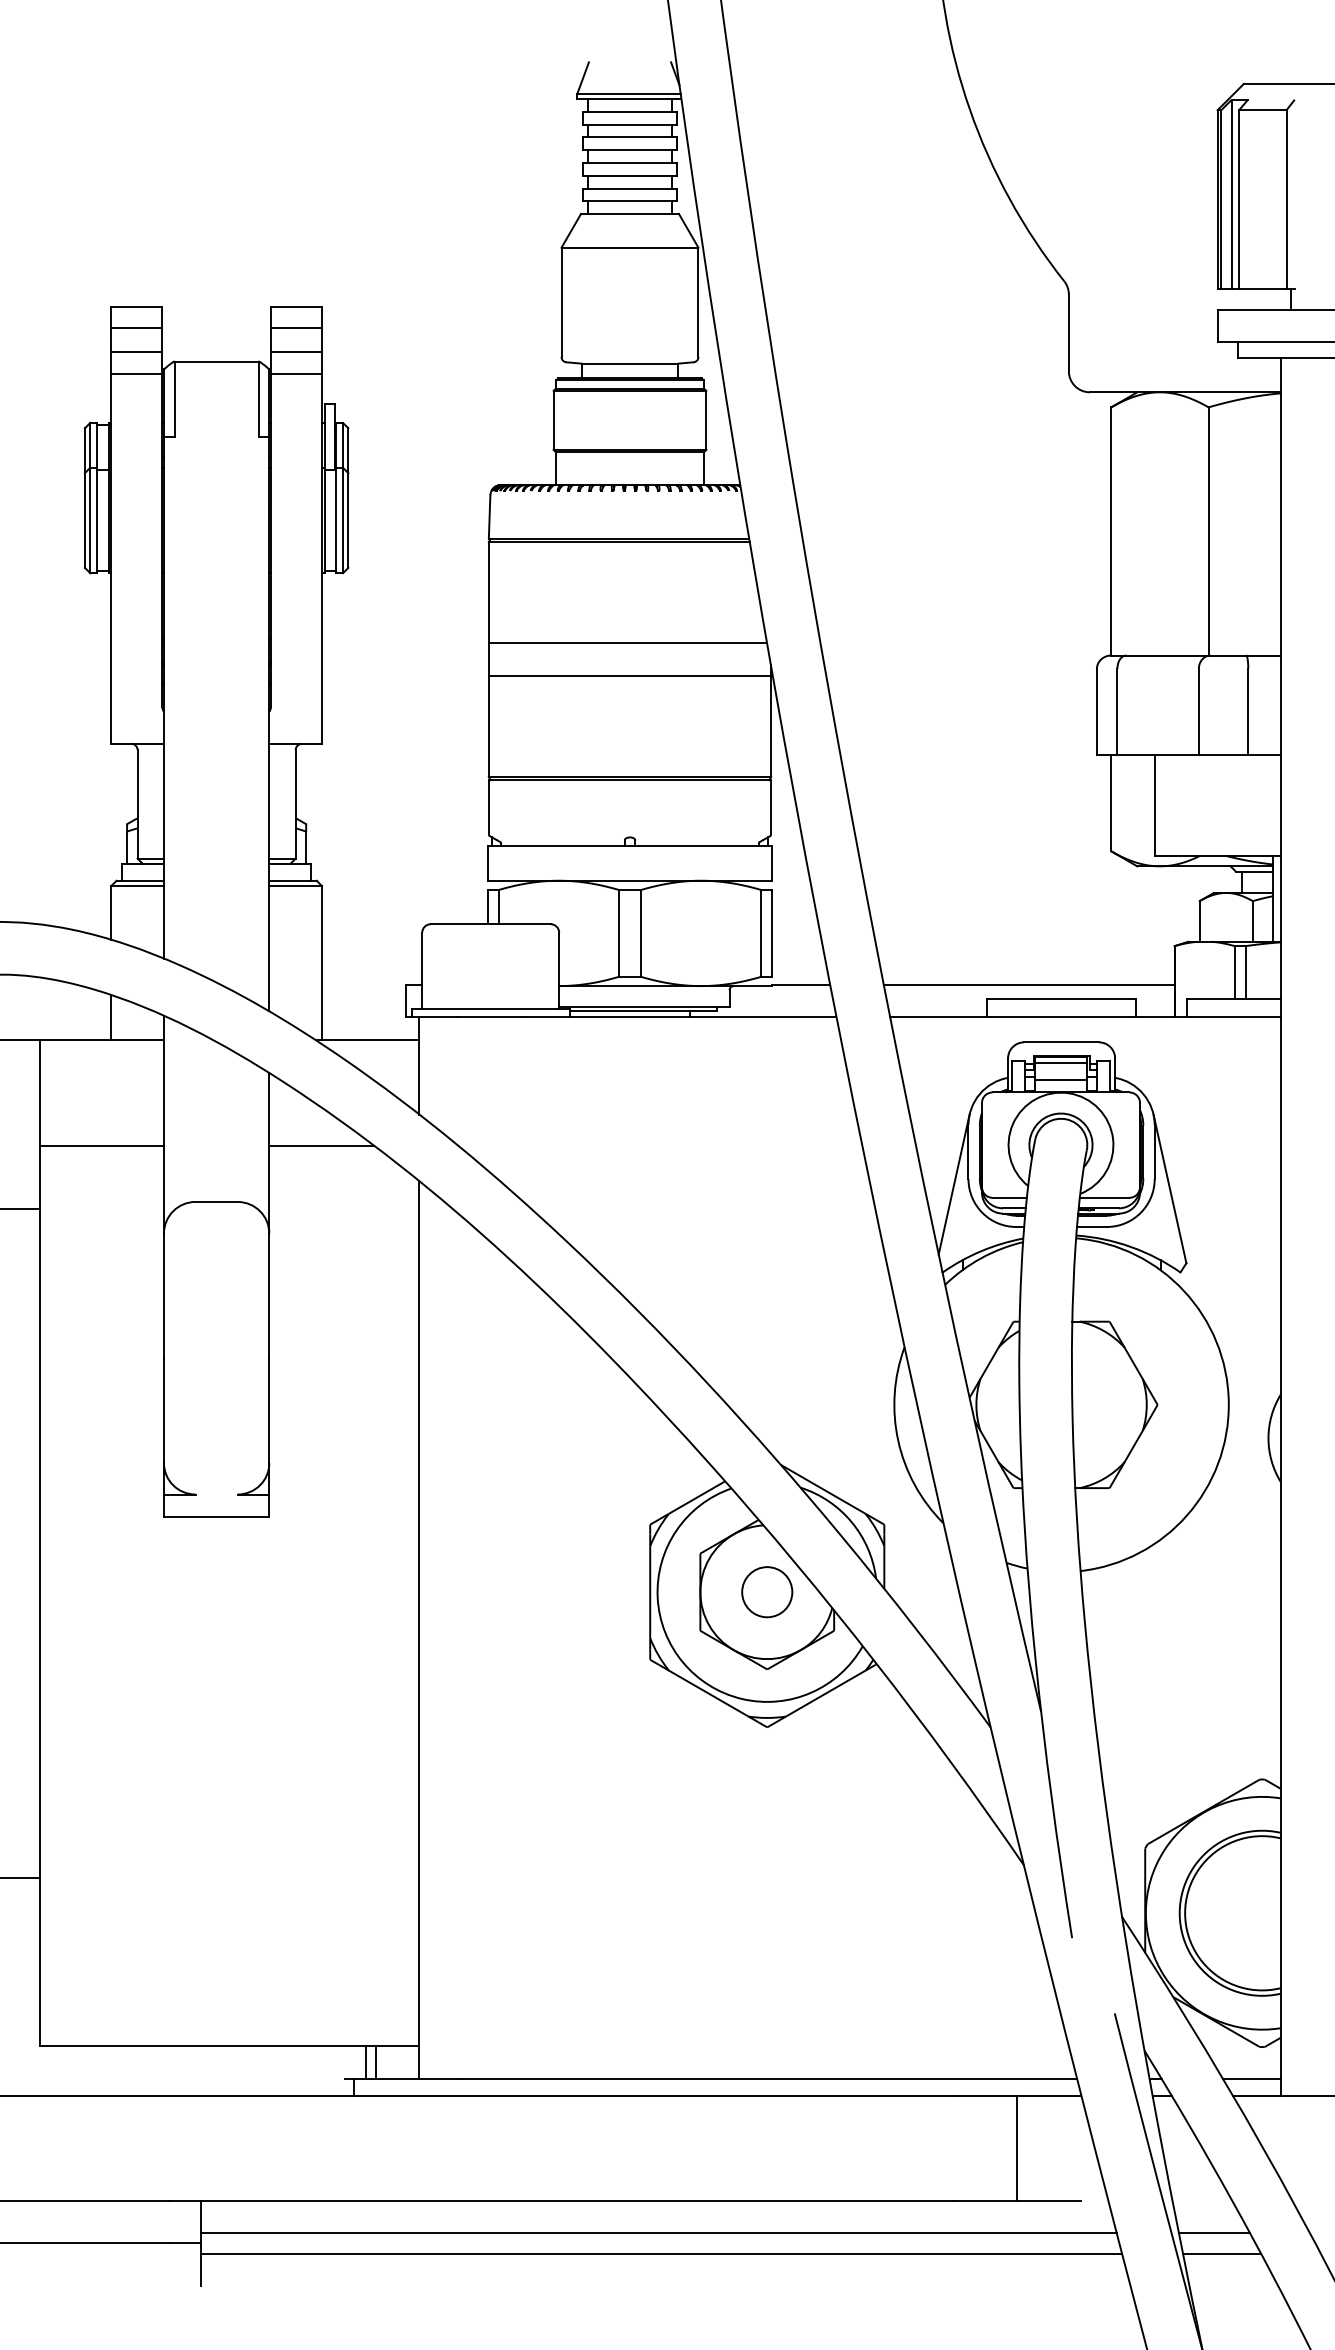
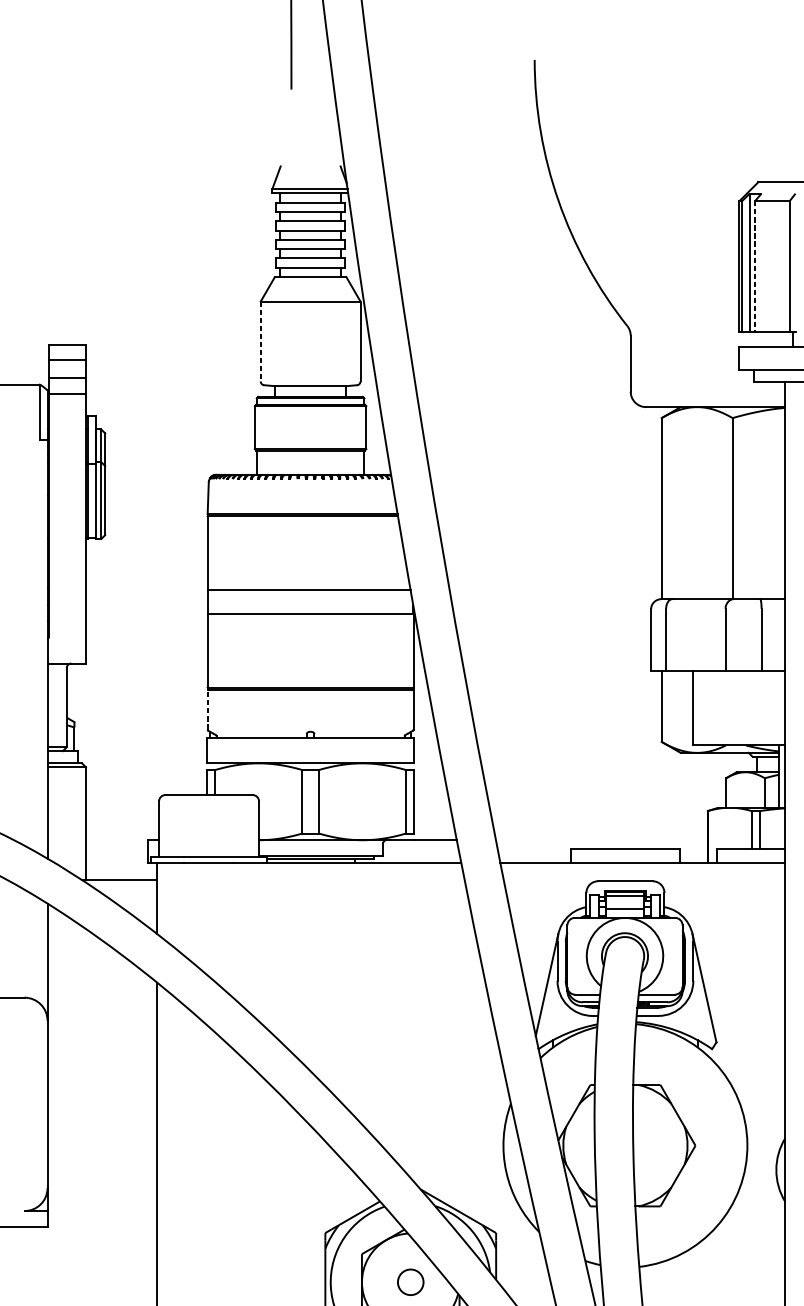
line: (1239, 199) -> (755, 266), solid -> dashed
line: (561, 302) -> (260, 341), solid -> dashed
line: (488, 806) -> (207, 709), solid -> dashed
line: (1028, 985) -> (601, 839), removed
line: (321, 1145) -> (85, 956), removed
circle: (767, 1592) -> (410, 1282), size x0.7

